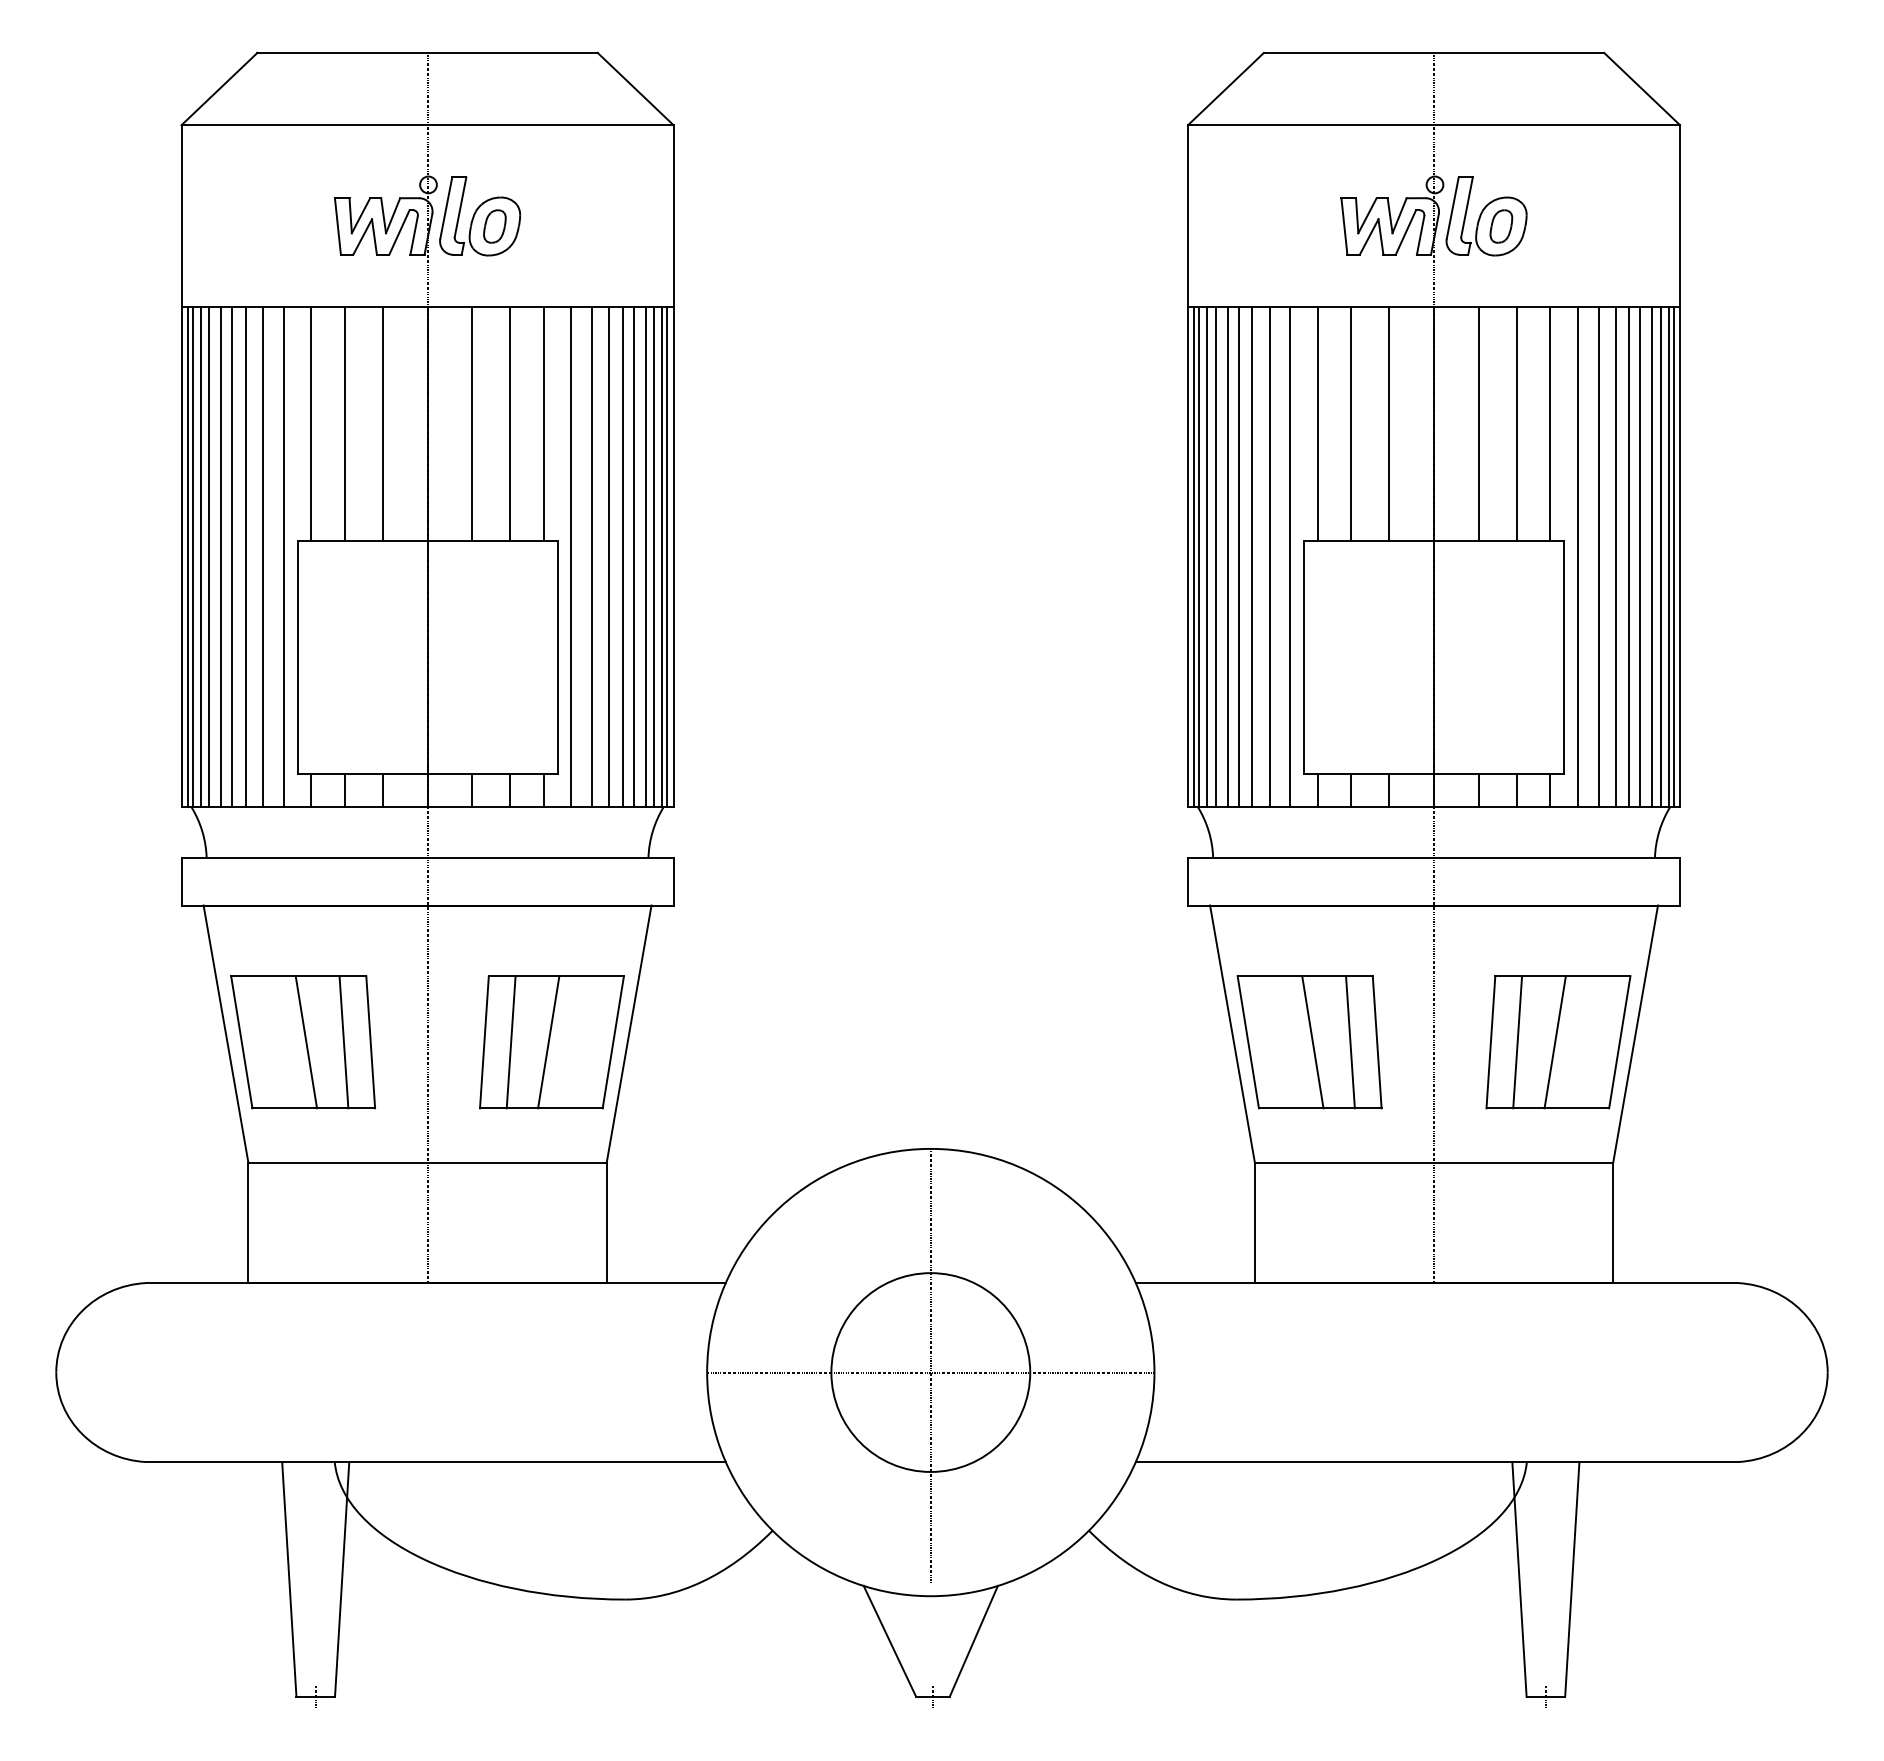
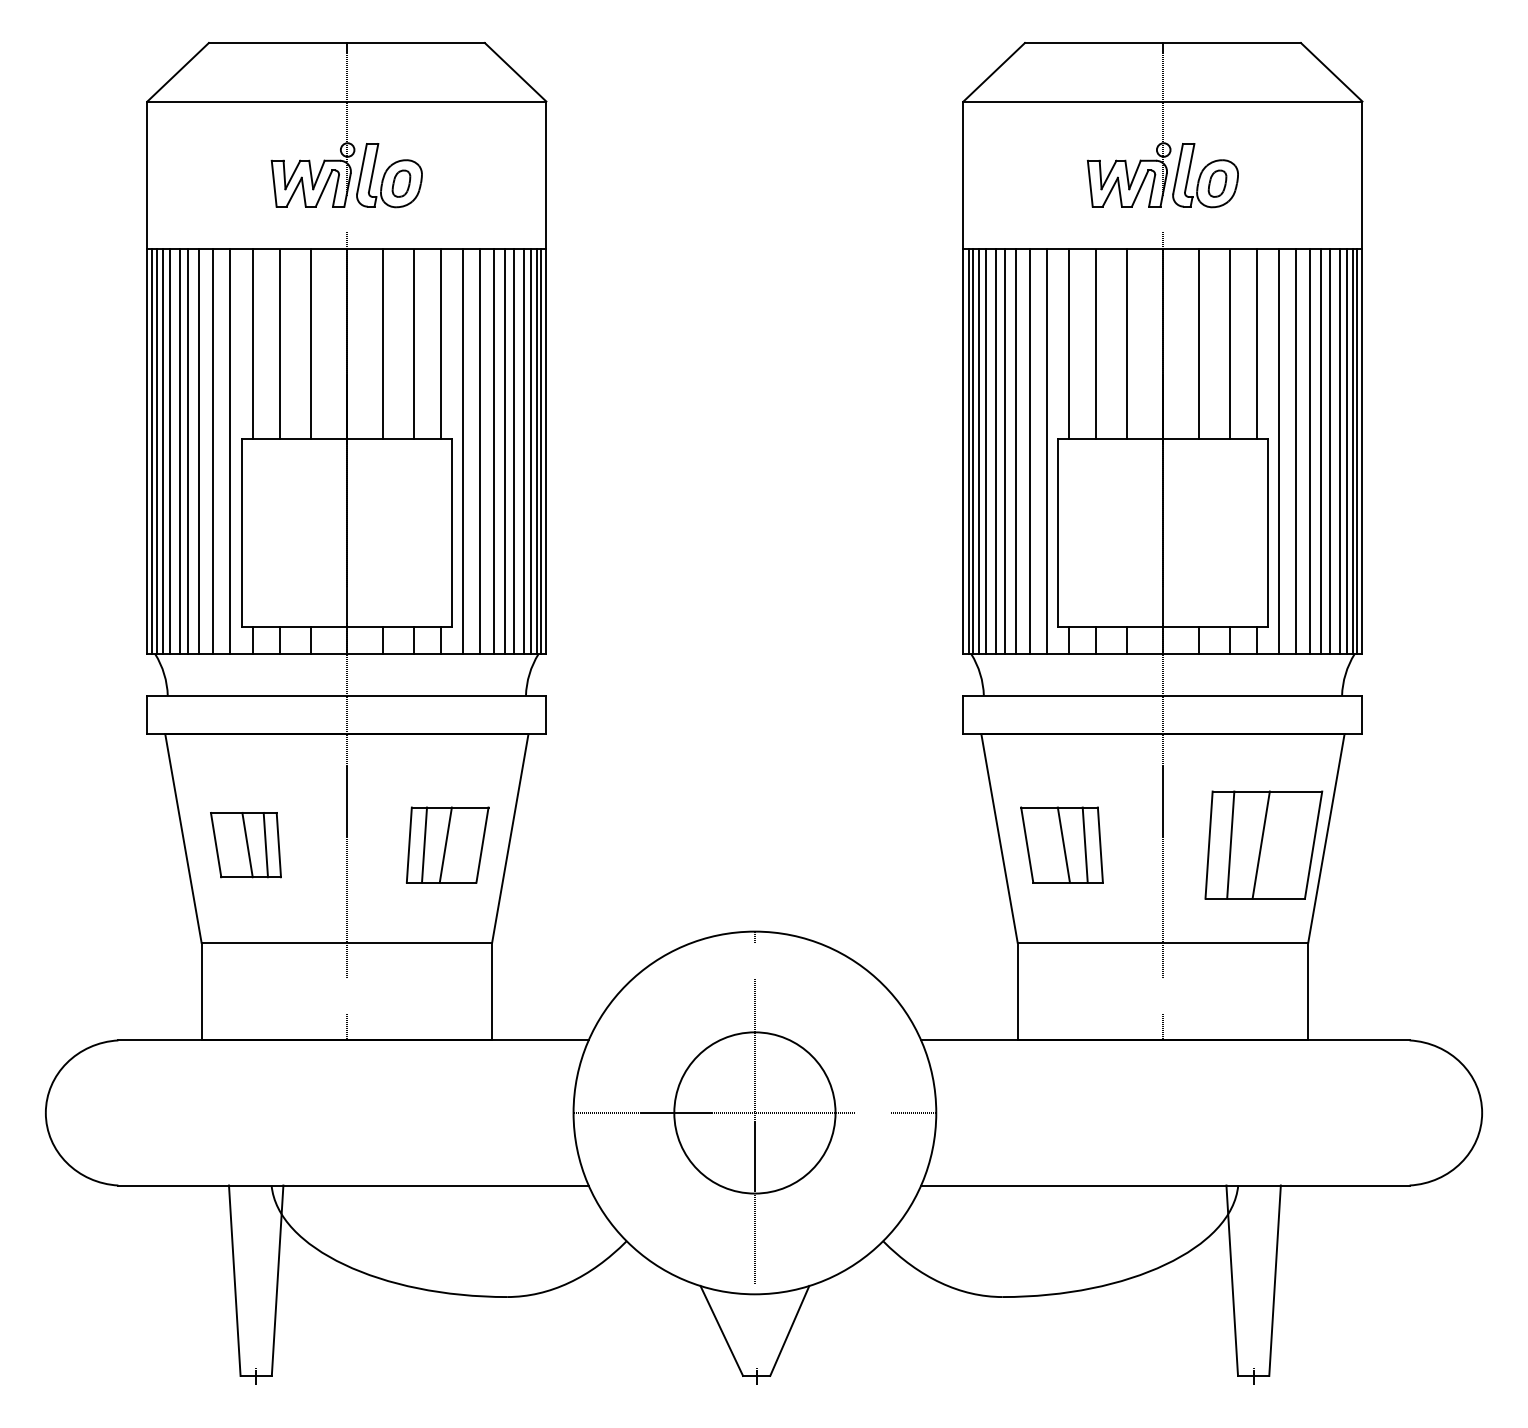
part: (302, 1041) -> (245, 844), size x0.6
part: (551, 1041) -> (447, 844), size x0.7
part: (1308, 1041) -> (1061, 844), size x0.7

